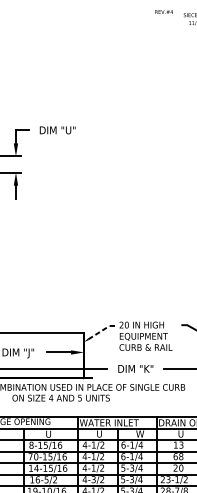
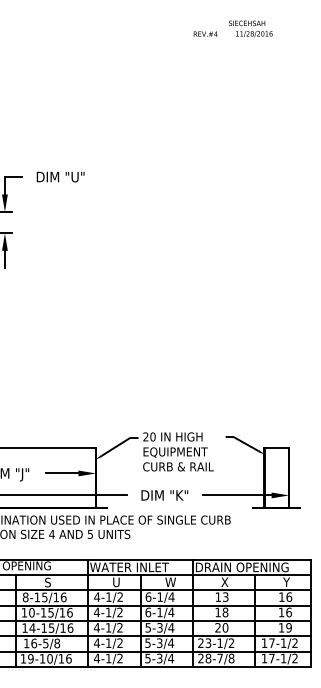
text: (163, 11) -> (205, 33), moved
line: (102, 330) -> (120, 444), dashed -> solid
text: (48, 434) -> (48, 582), U -> S
text: (180, 434) -> (224, 582), U -> X
text: (30, 456) -> (24, 612), 70-15/16 -> 10-15/16
text: (175, 456) -> (217, 612), 68 -> 18
text: (55, 479) -> (57, 643), 16-5/2 -> 16-5/8
text: (93, 479) -> (108, 642), 4-3/2 -> 4-1/2

